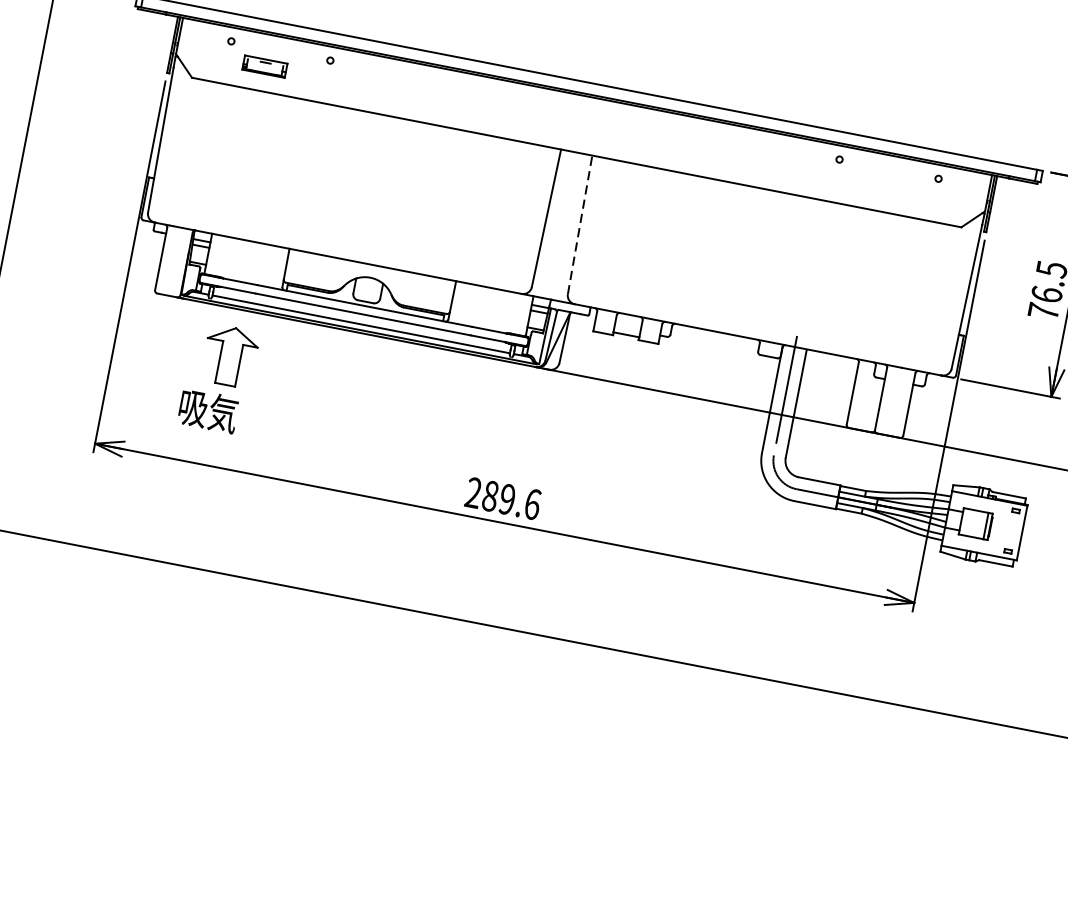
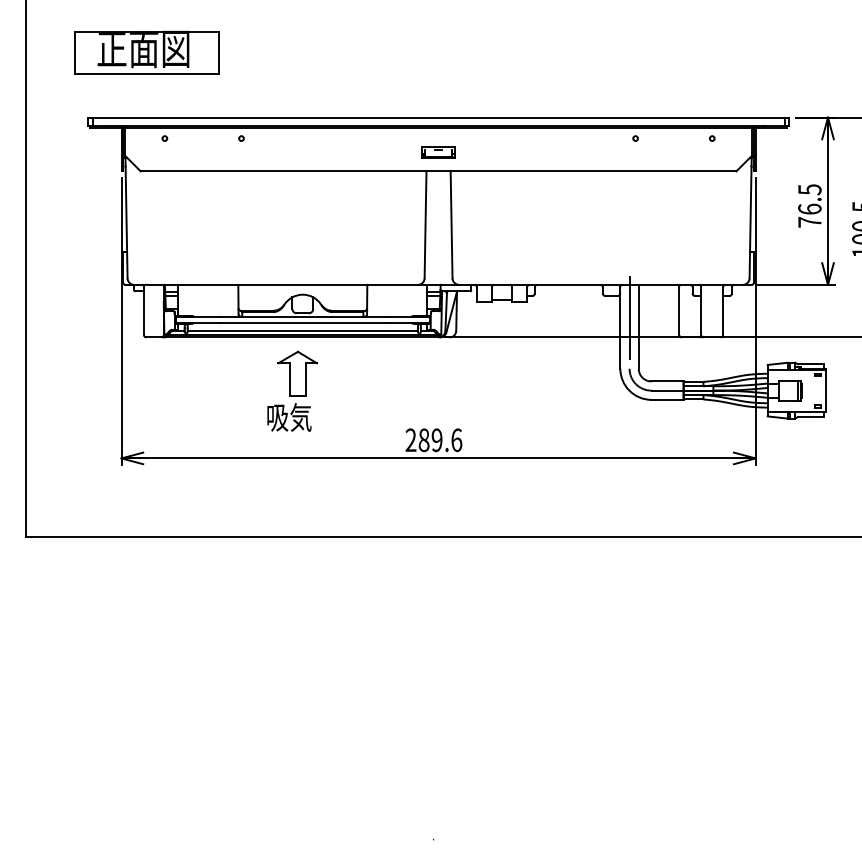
part: (264, 66) -> (438, 152), moved
line: (580, 224) -> (451, 224), dashed -> solid
part: (219, 376) -> (292, 390), moved

